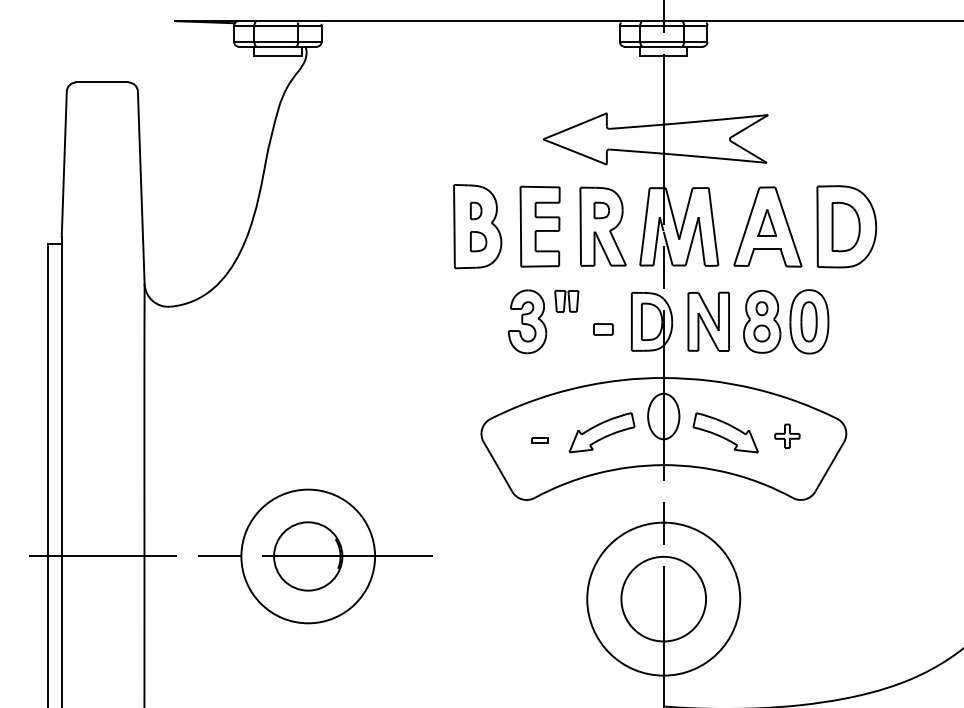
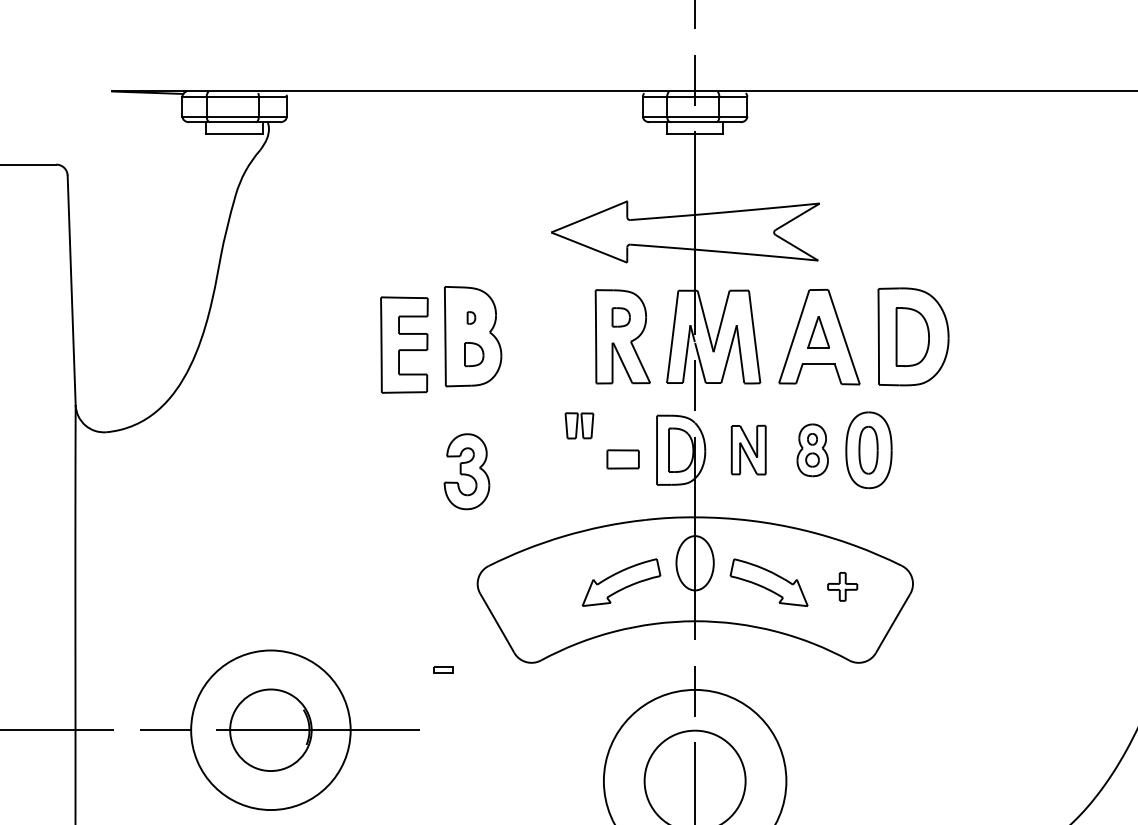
part: (476, 210) -> (471, 317), size x0.6
part: (539, 226) -> (403, 344), moved
part: (527, 321) -> (466, 471), moved
part: (708, 321) -> (748, 449), size x0.7
part: (762, 321) -> (812, 449), size x0.7
part: (603, 329) -> (623, 459), size x1.4
part: (539, 440) -> (443, 669), moved

